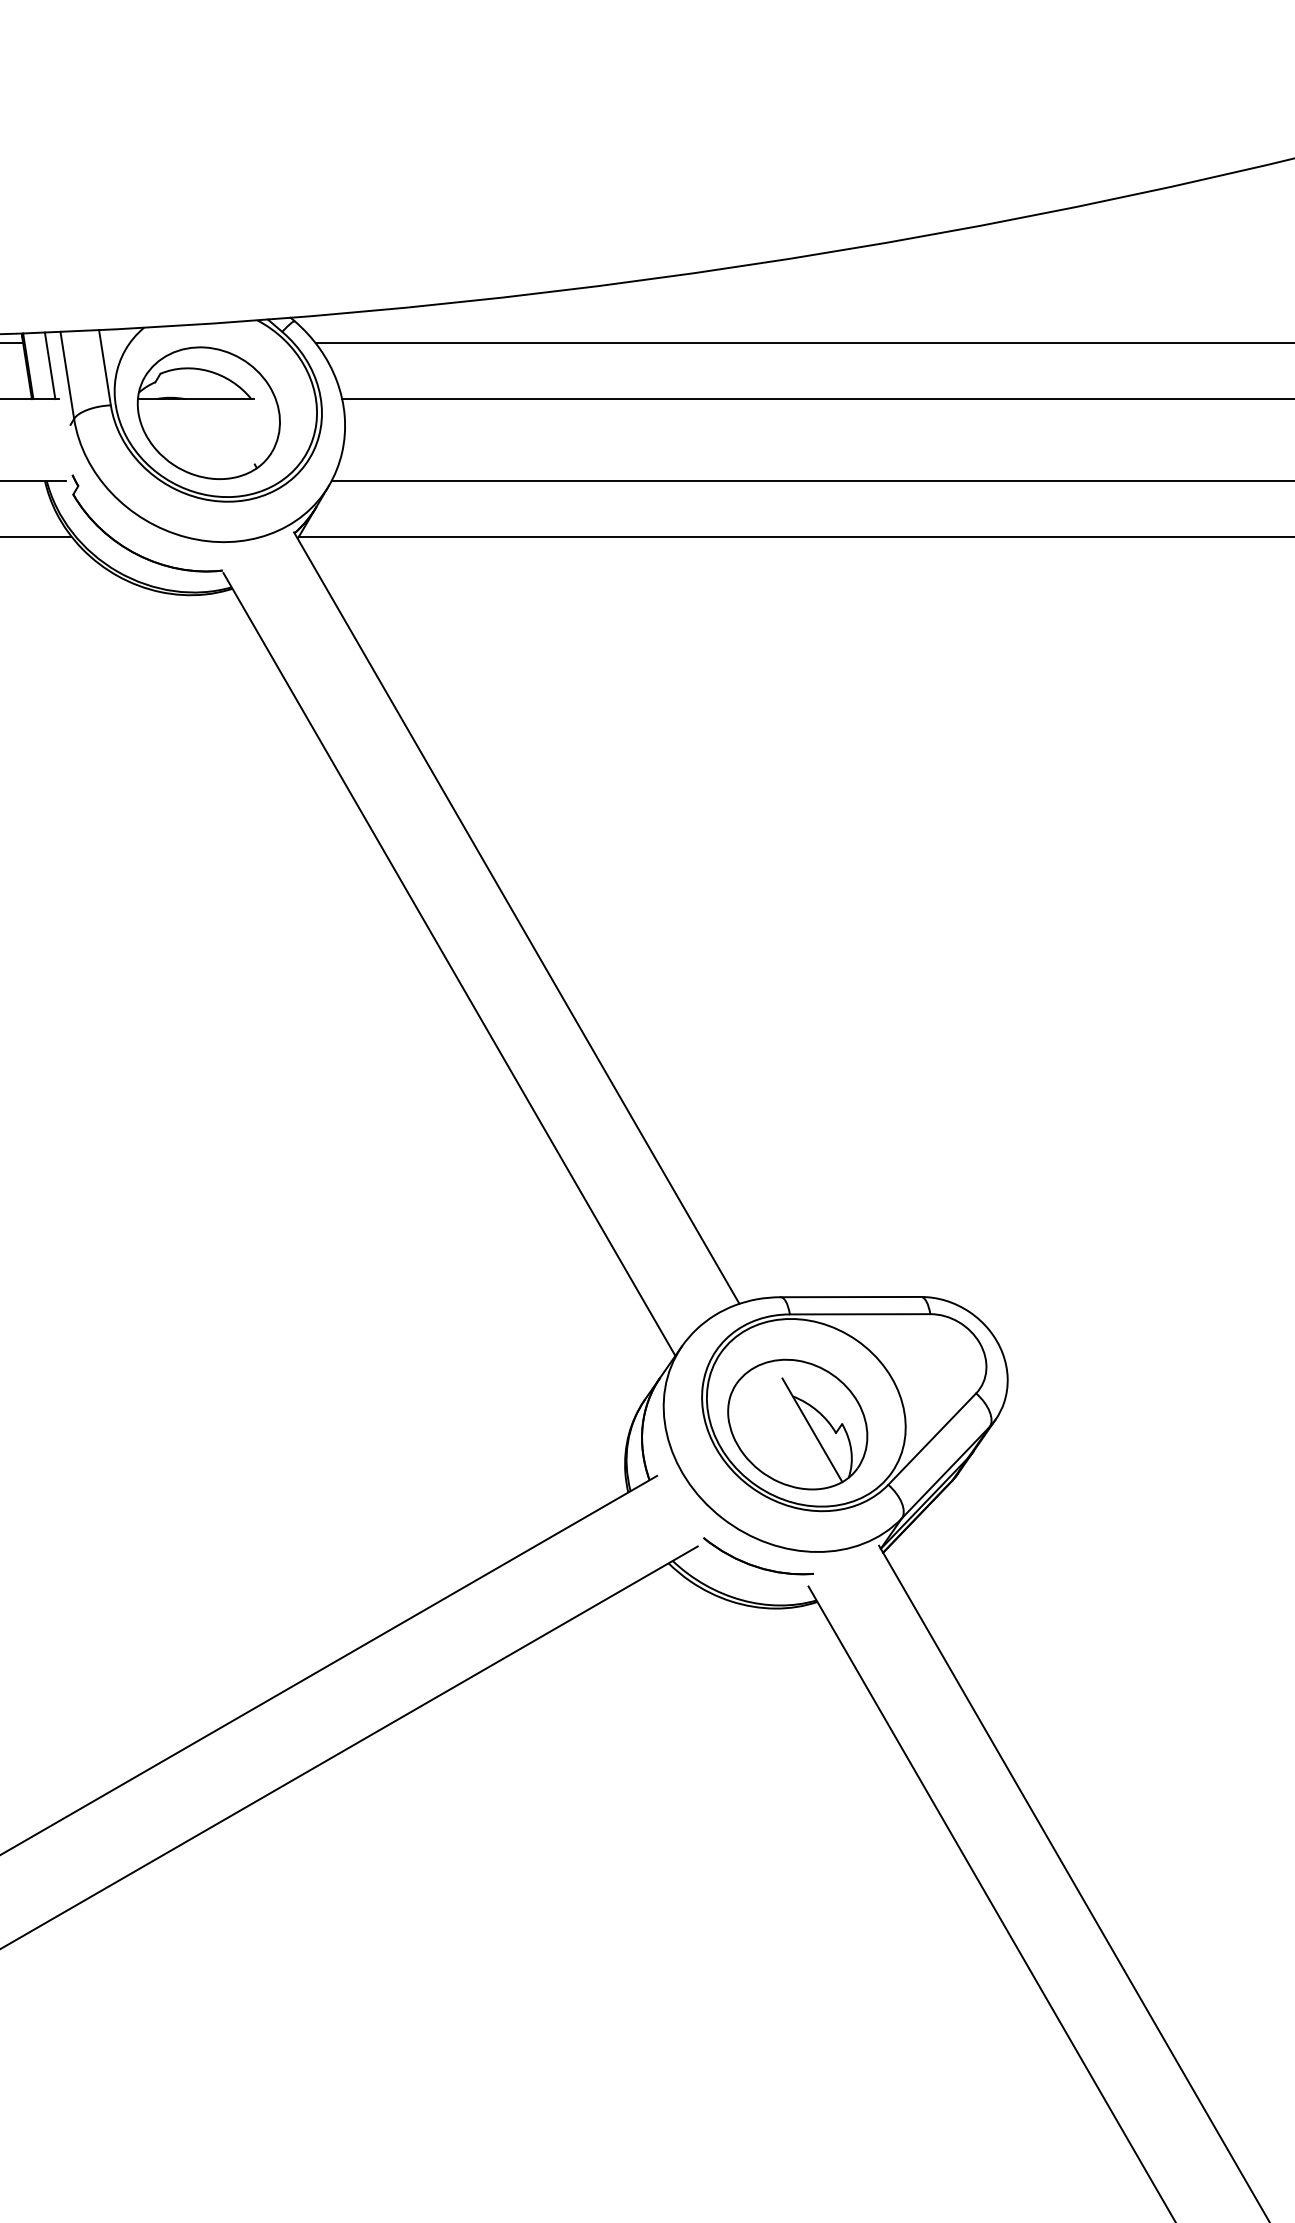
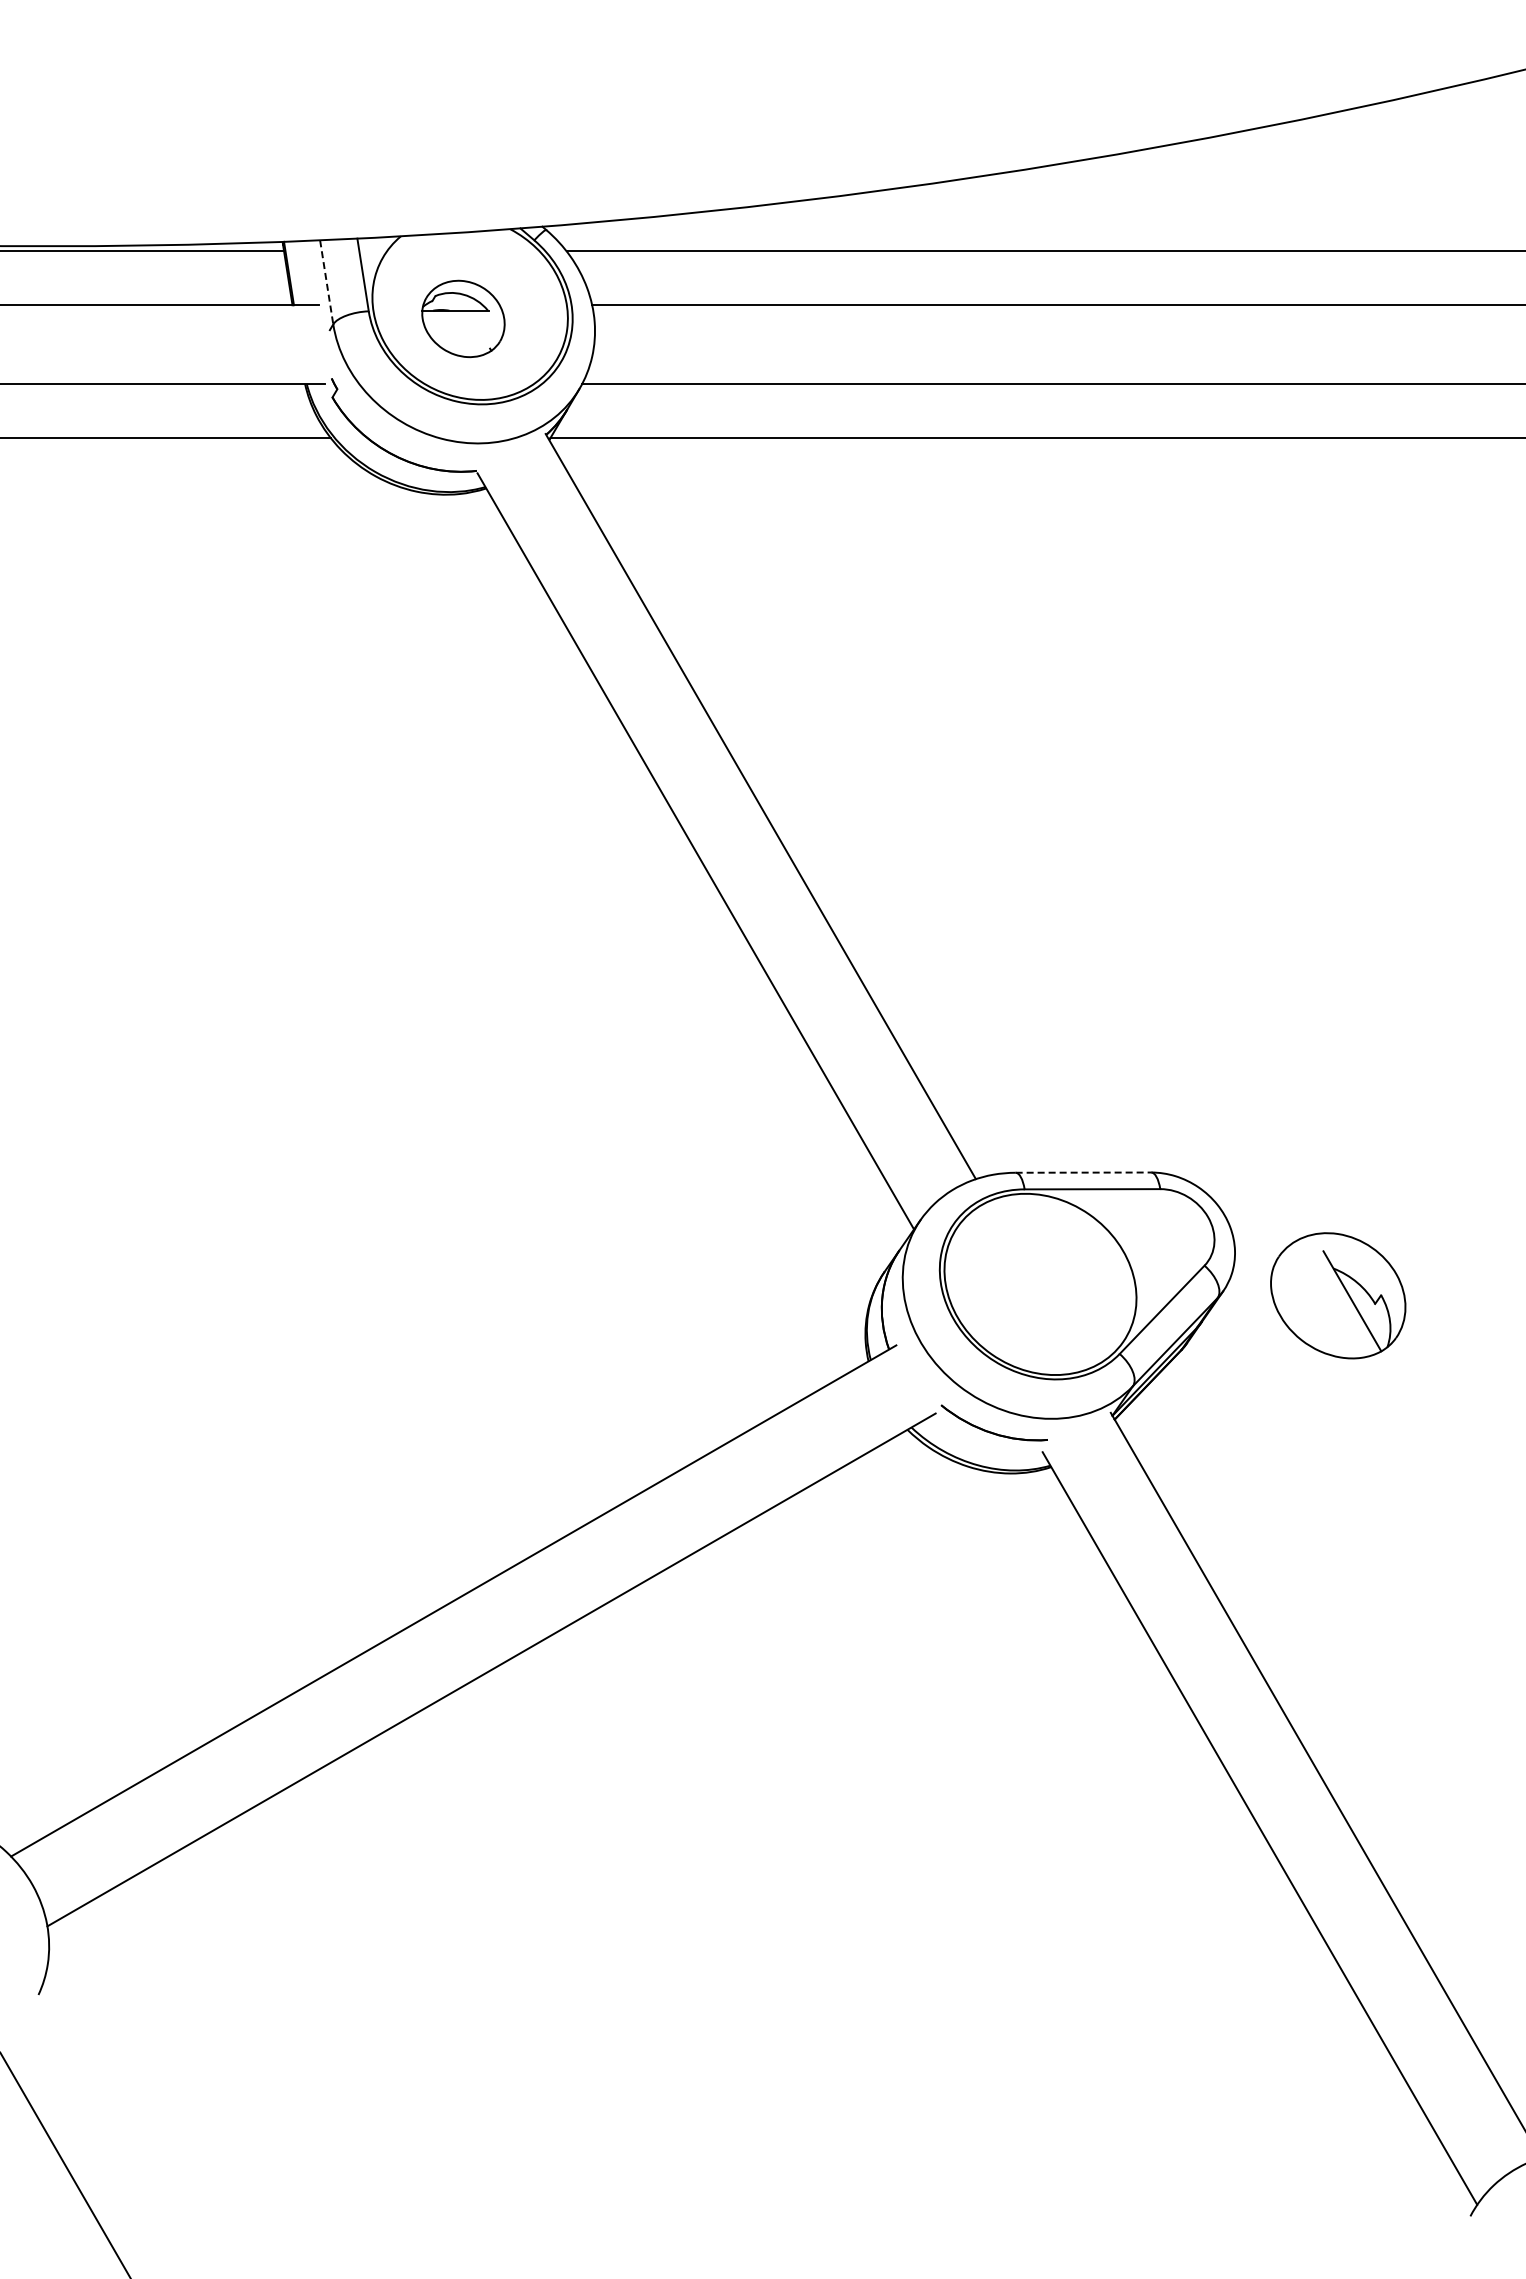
line: (50, 366) -> (310, 273), removed
line: (67, 375) -> (326, 282), solid -> dashed
part: (208, 412) -> (463, 318), size x0.6
line: (850, 1296) -> (1083, 1172), solid -> dashed
part: (798, 1424) -> (1338, 1295), moved

